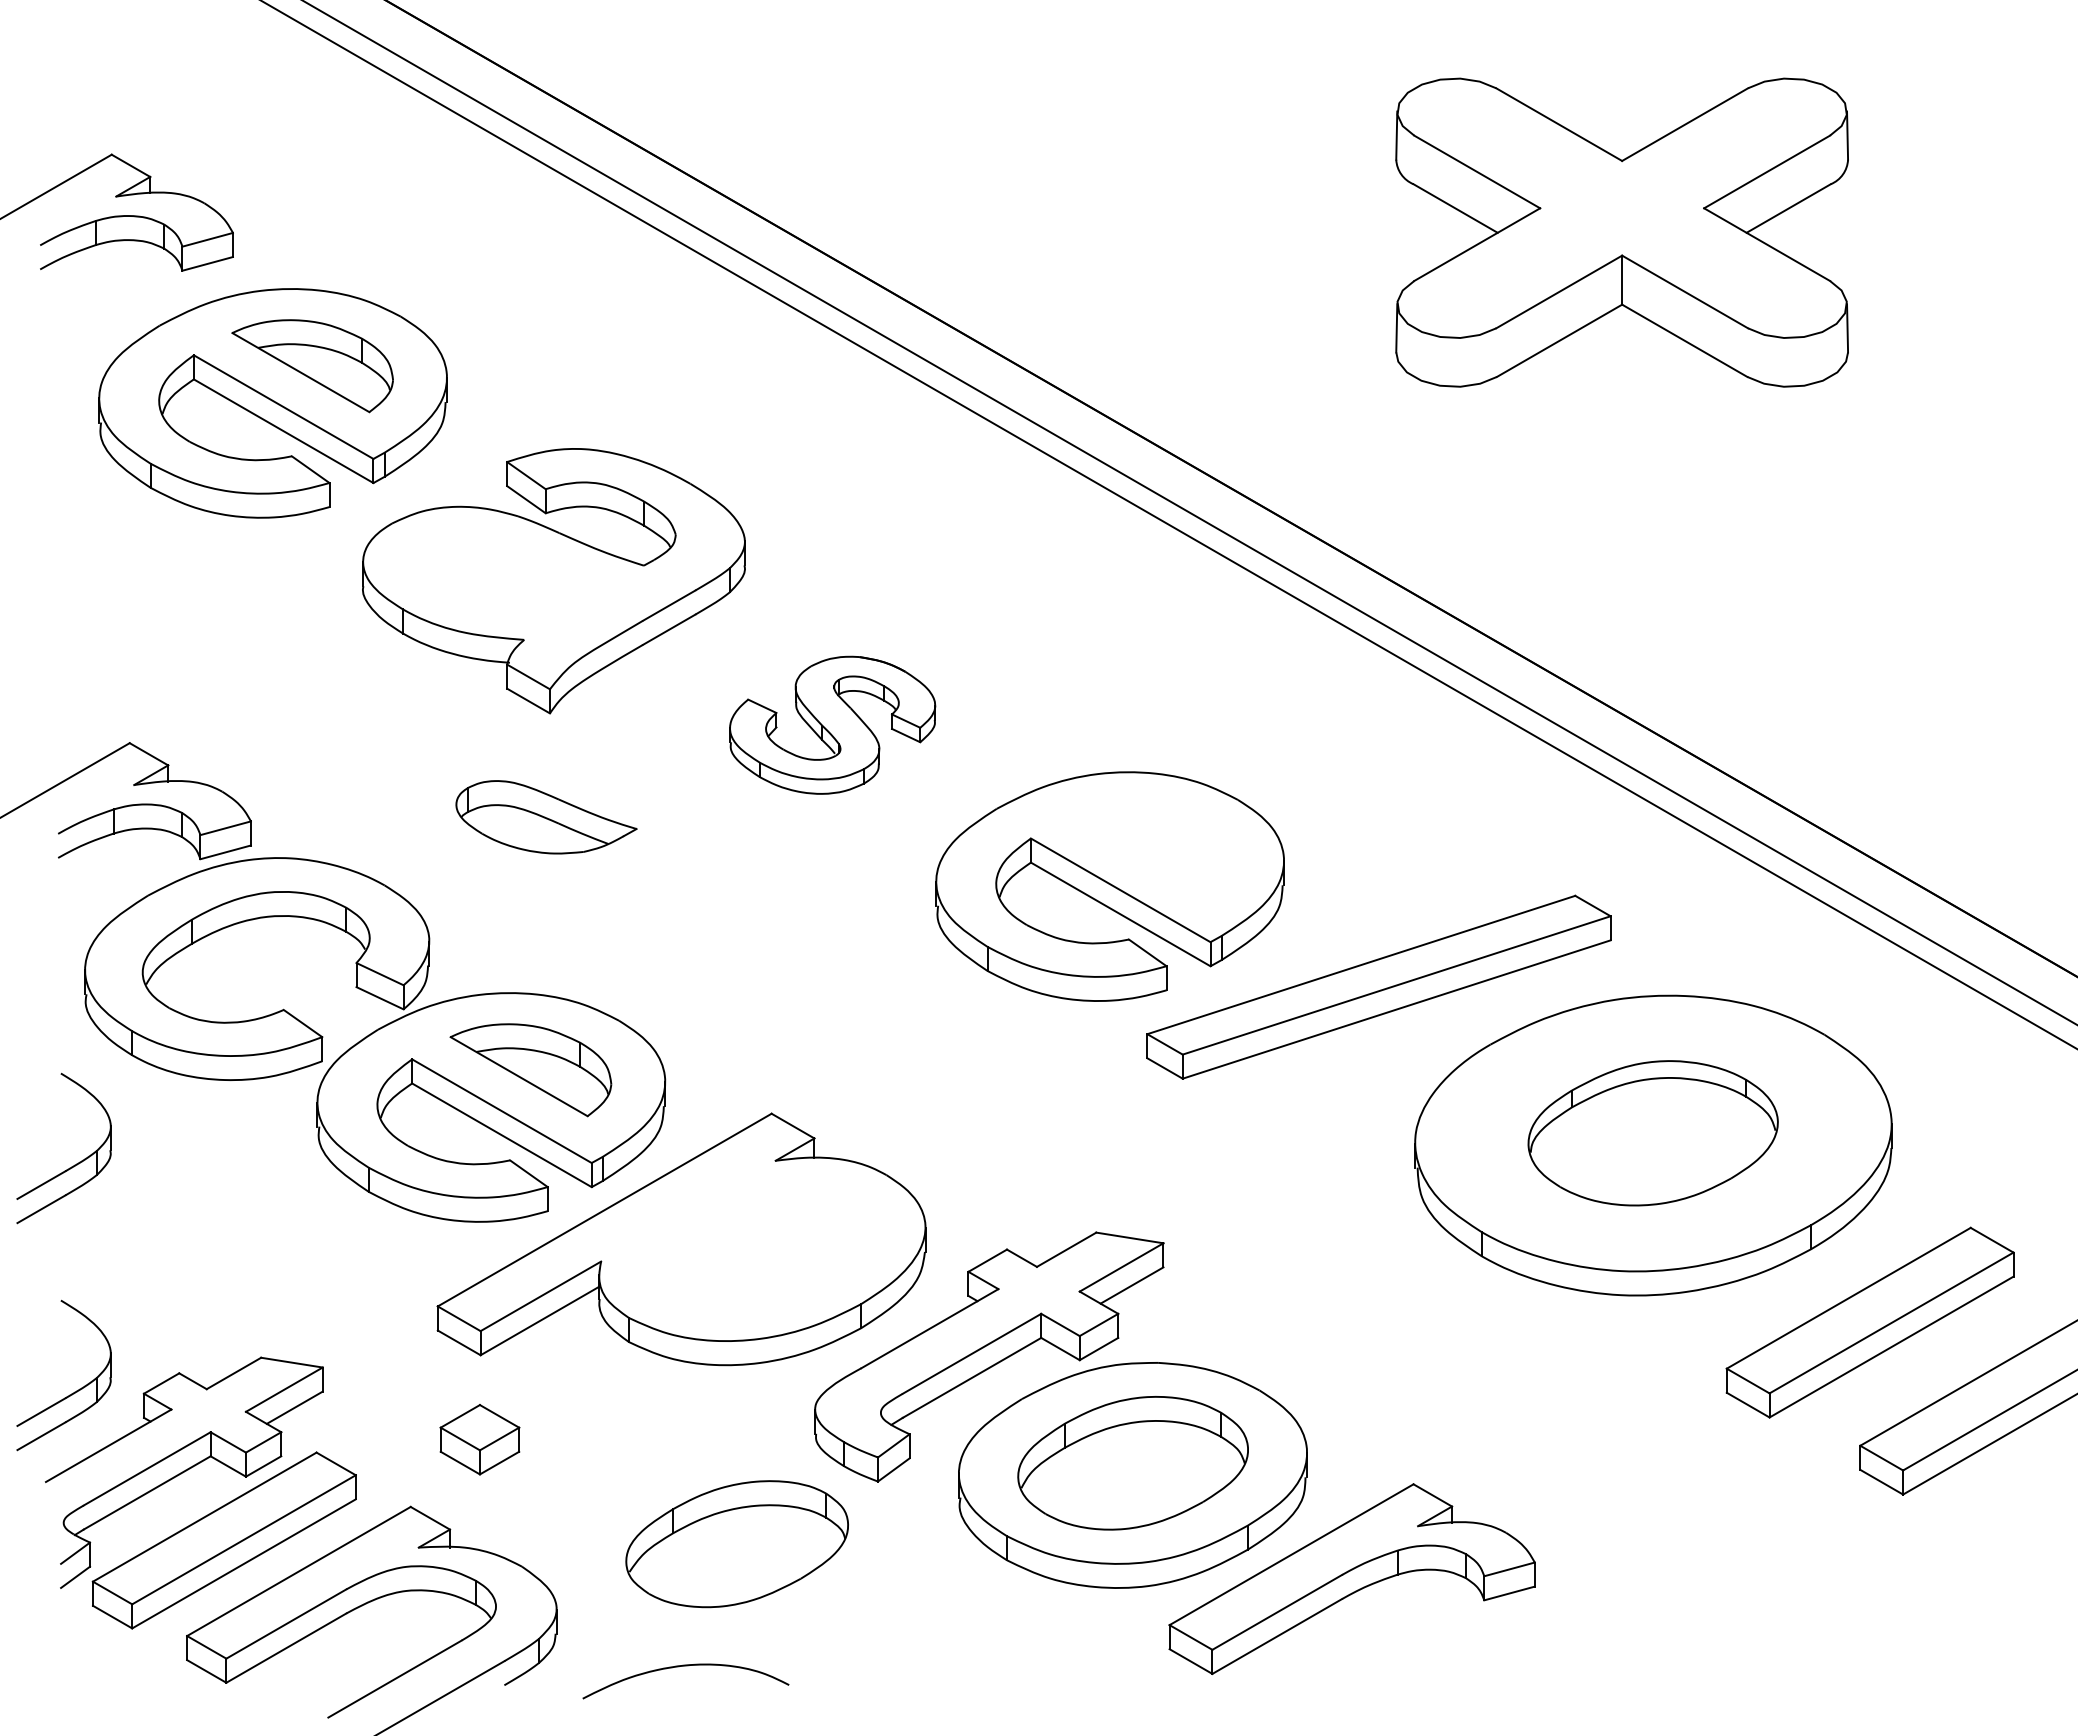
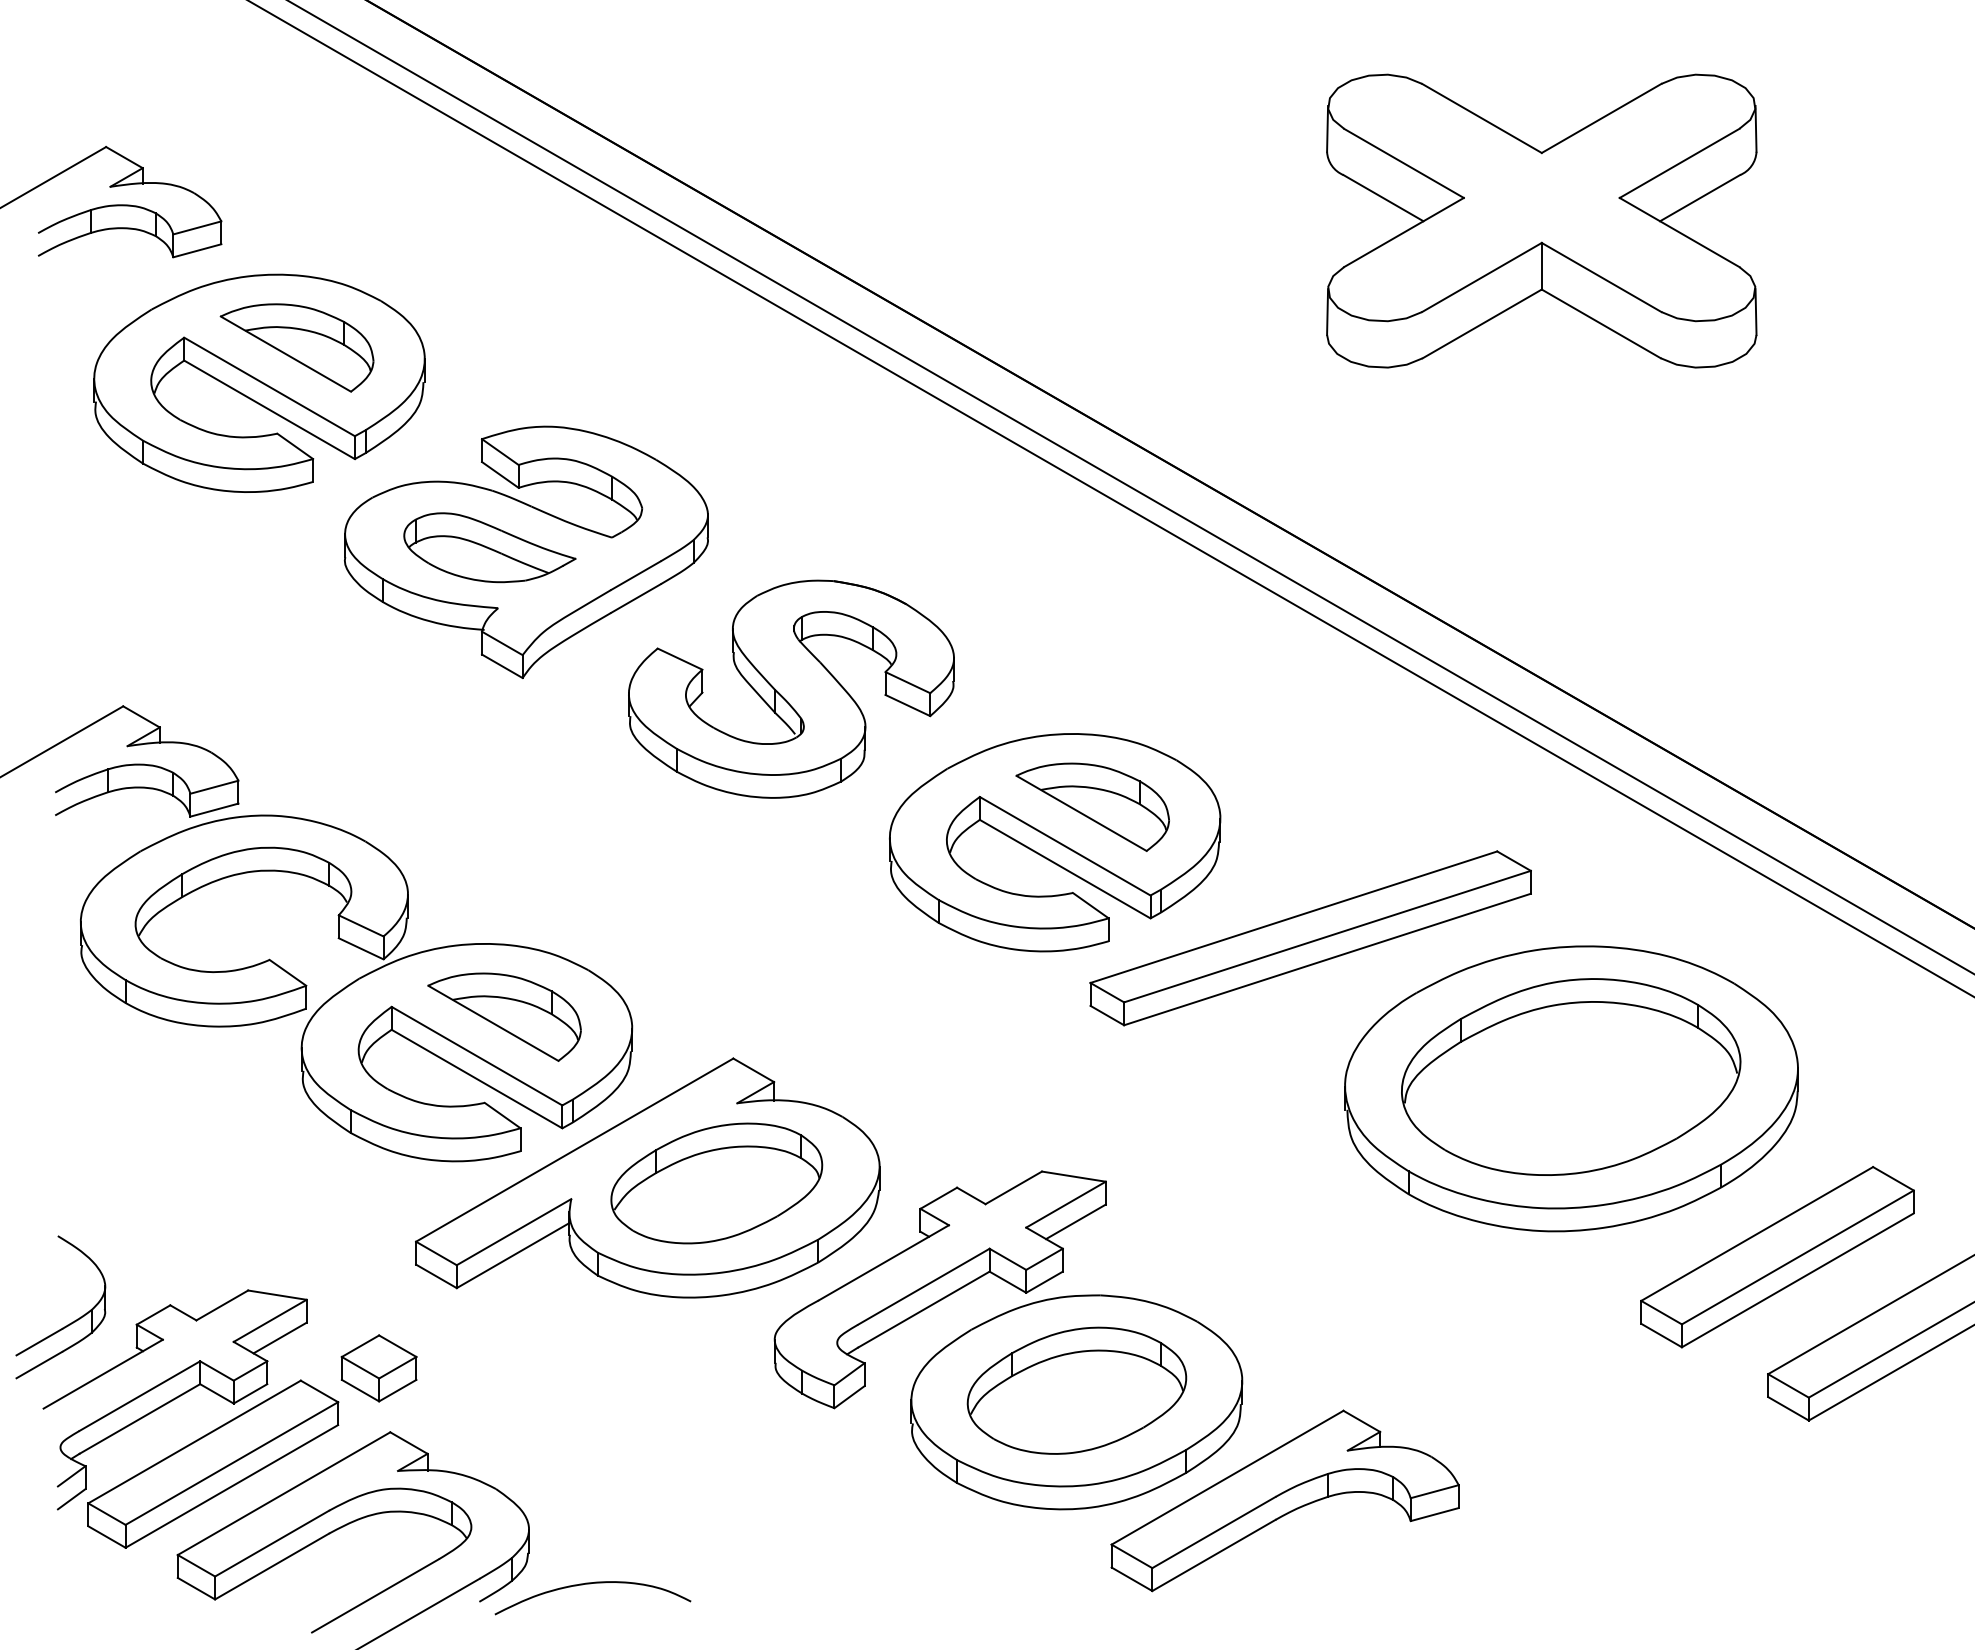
part: (832, 725) -> (791, 689), size x1.67
part: (546, 817) -> (489, 547), moved
part: (1149, 849) -> (1092, 807), added
part: (1653, 1133) -> (1571, 1077), size x1.43
part: (74, 1164) -> (70, 1106), removed
part: (479, 1439) -> (378, 1368), moved
part: (736, 1544) -> (716, 1183), moved
curve: (685, 1666) -> (592, 1583), moved

